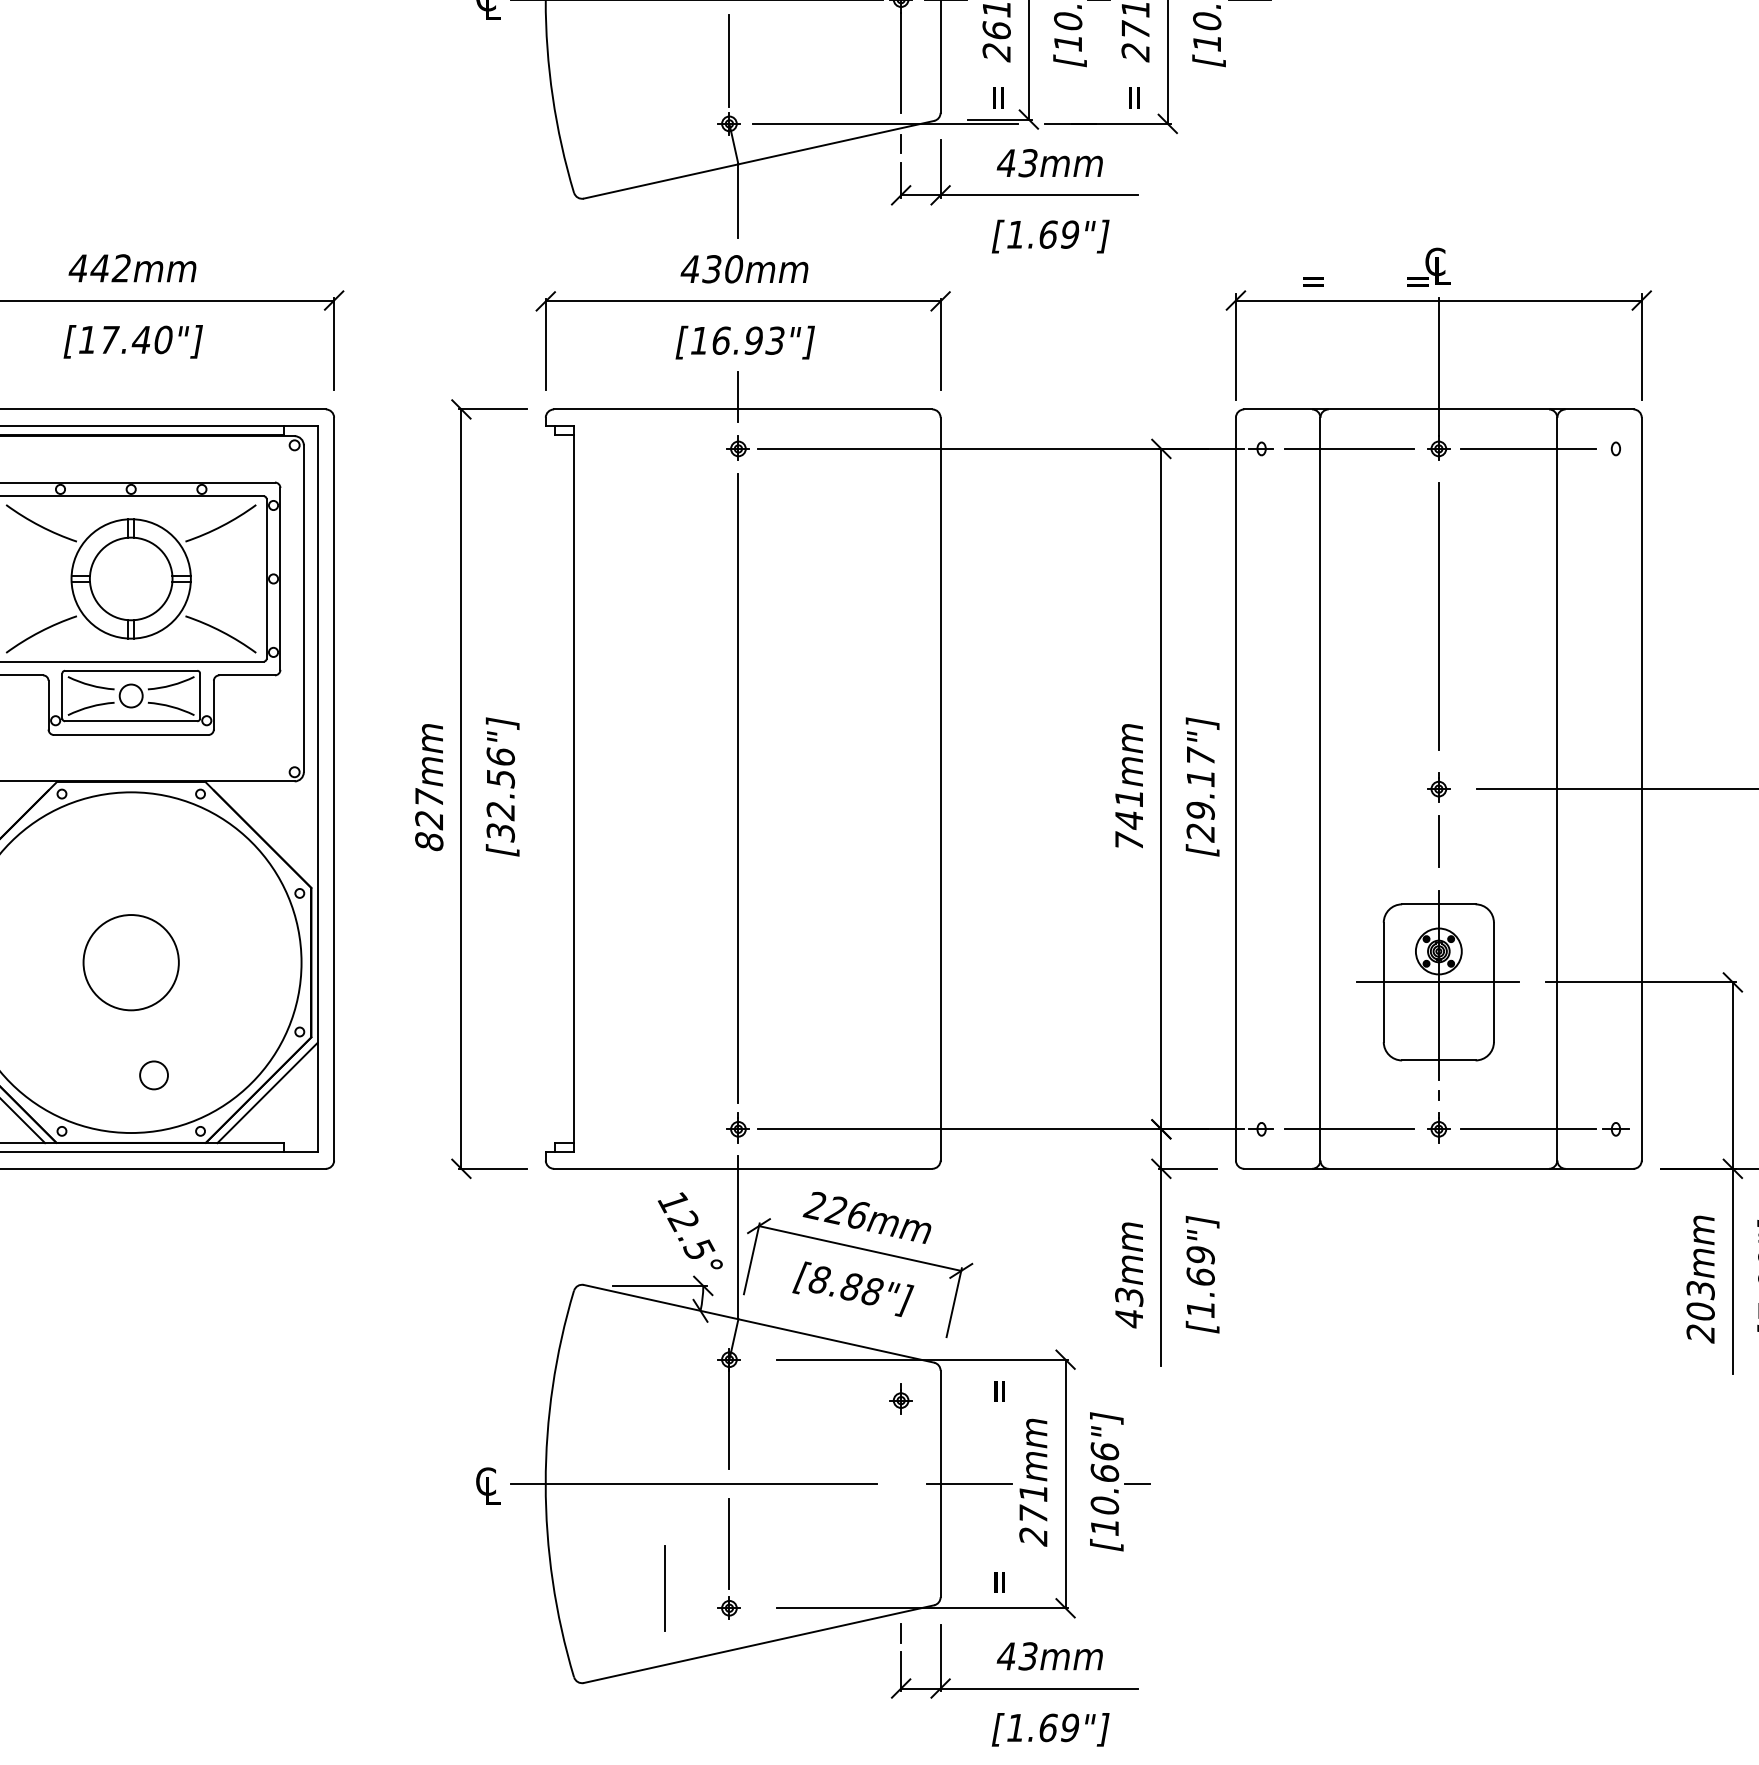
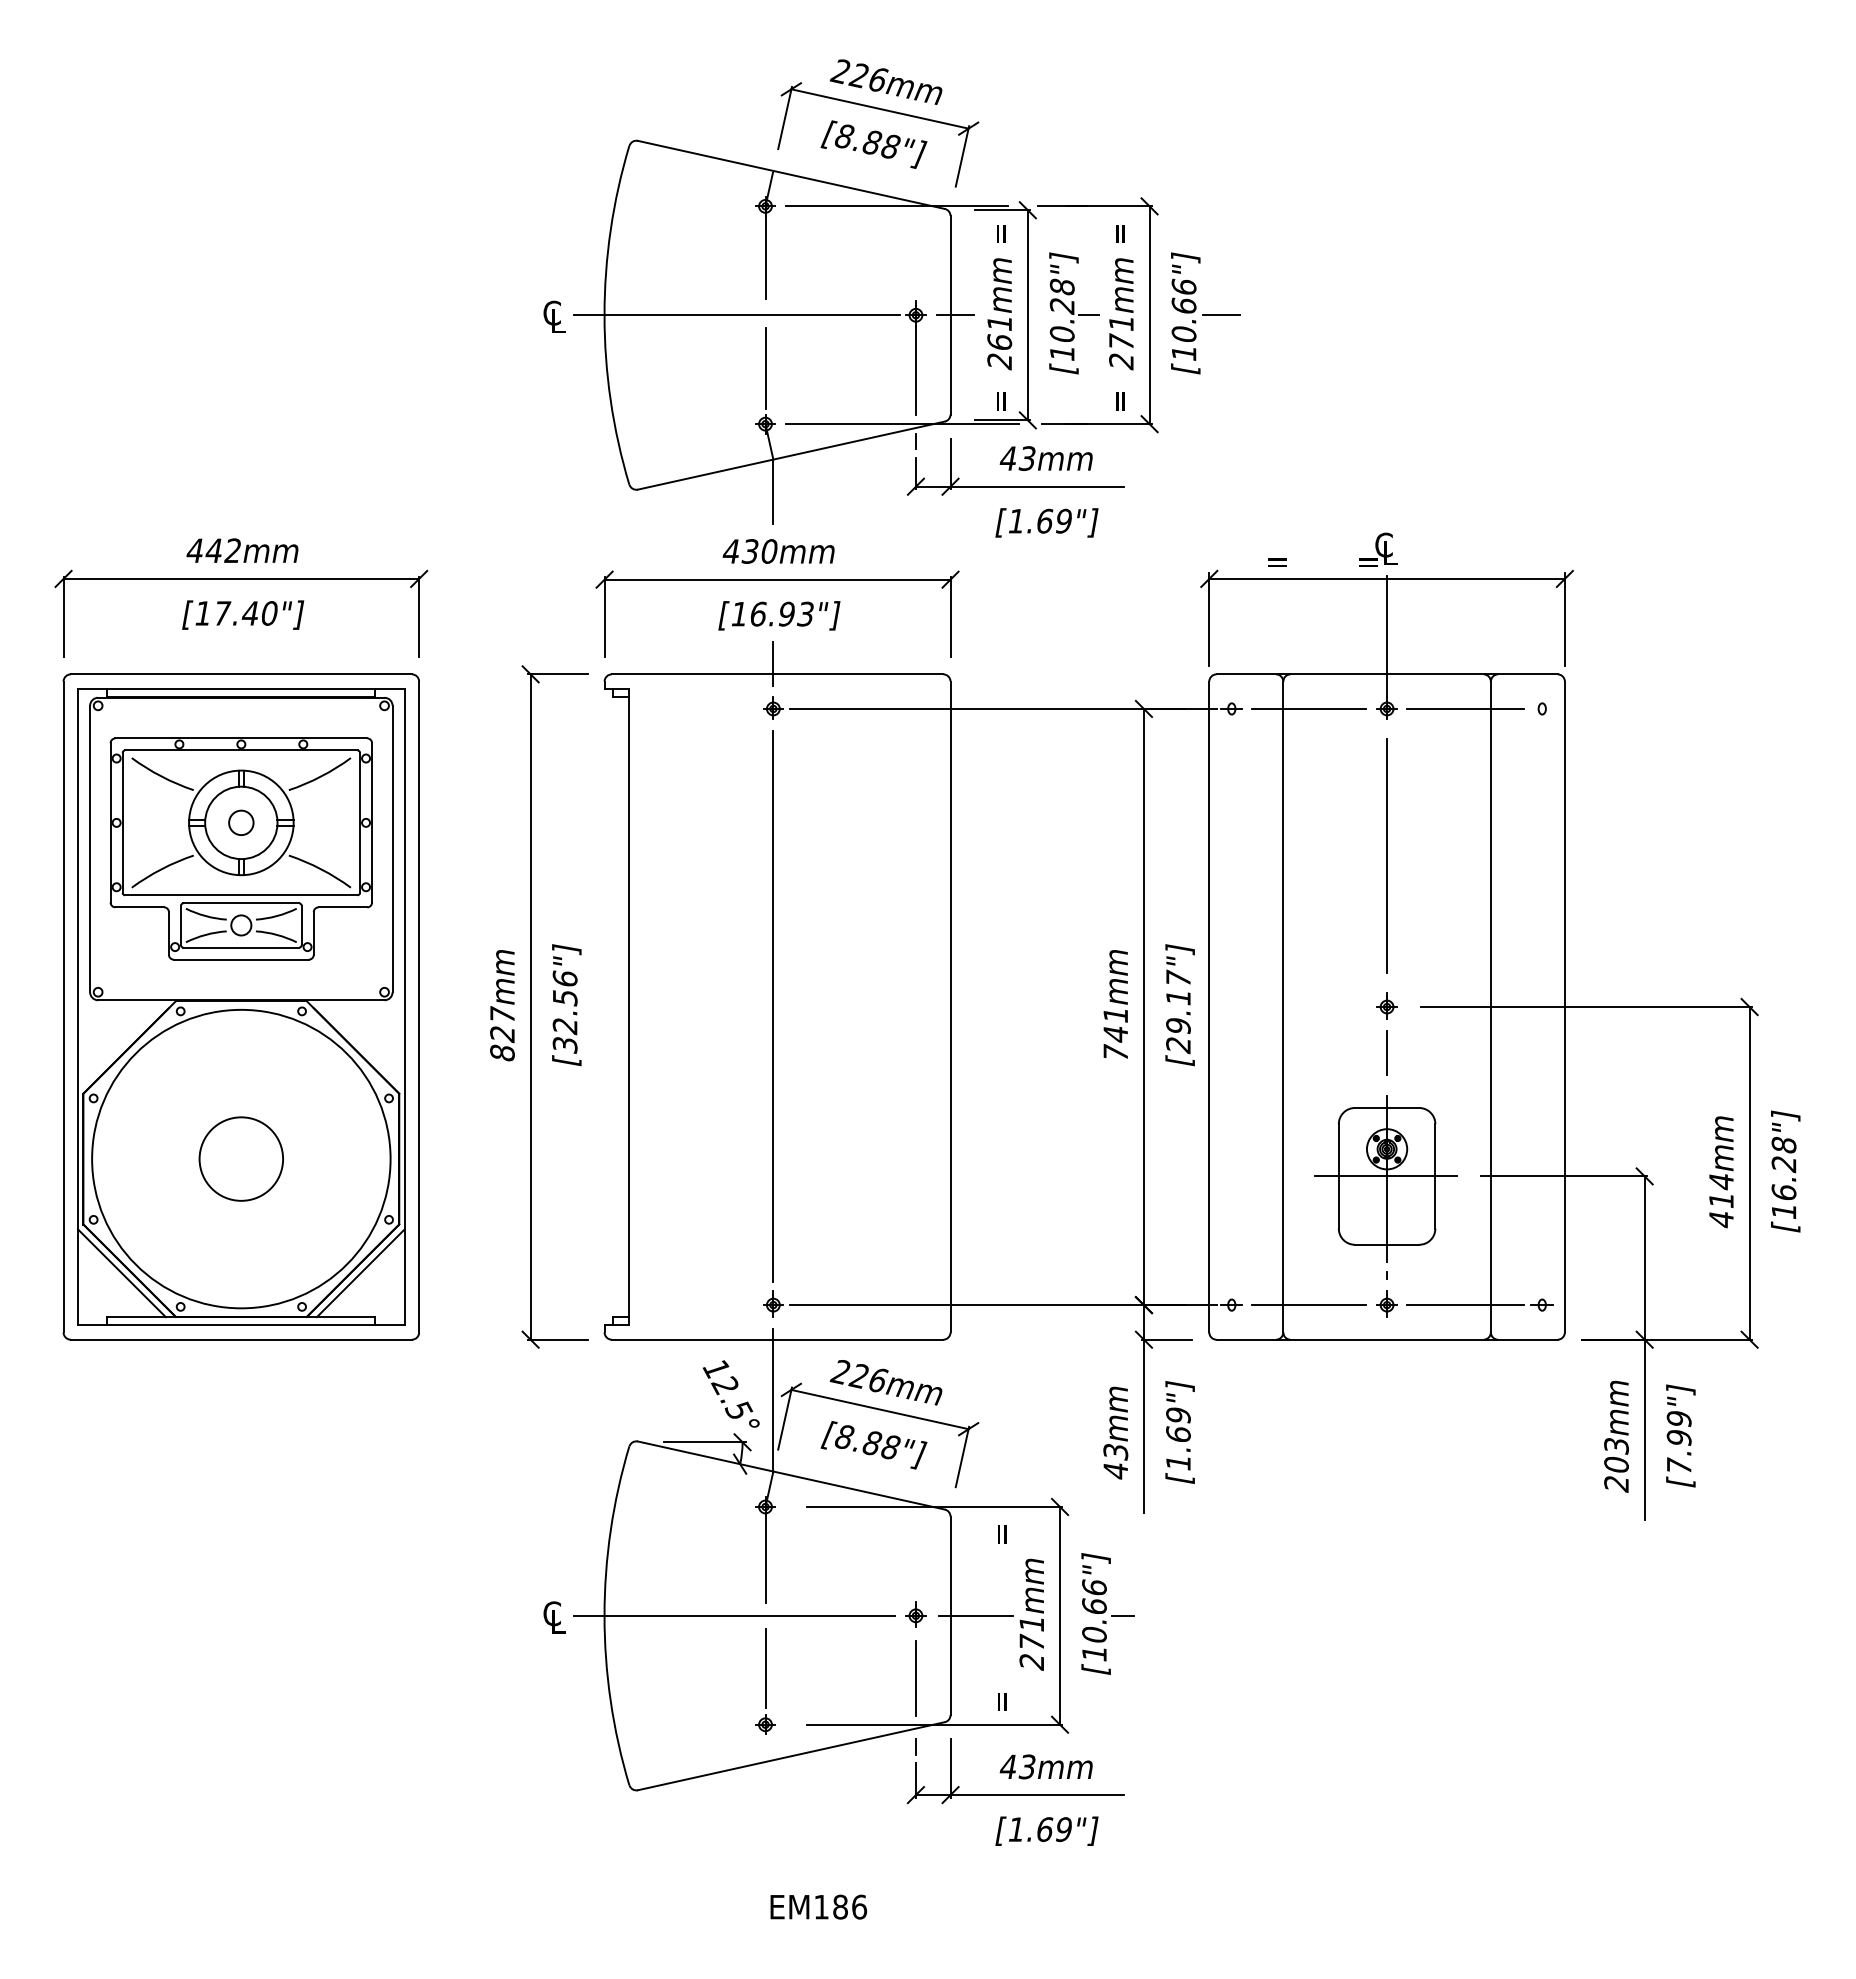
circle: (154, 1074) -> (241, 822), moved
part: (900, 1399) -> (915, 1614), moved
line: (664, 1588) -> (915, 1678), moved

